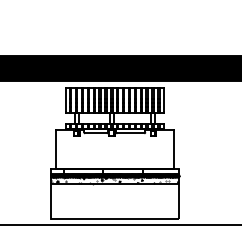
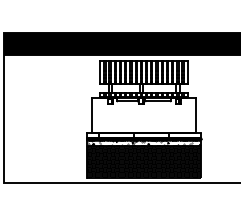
hatch: (114, 201) -> (143, 161), added

